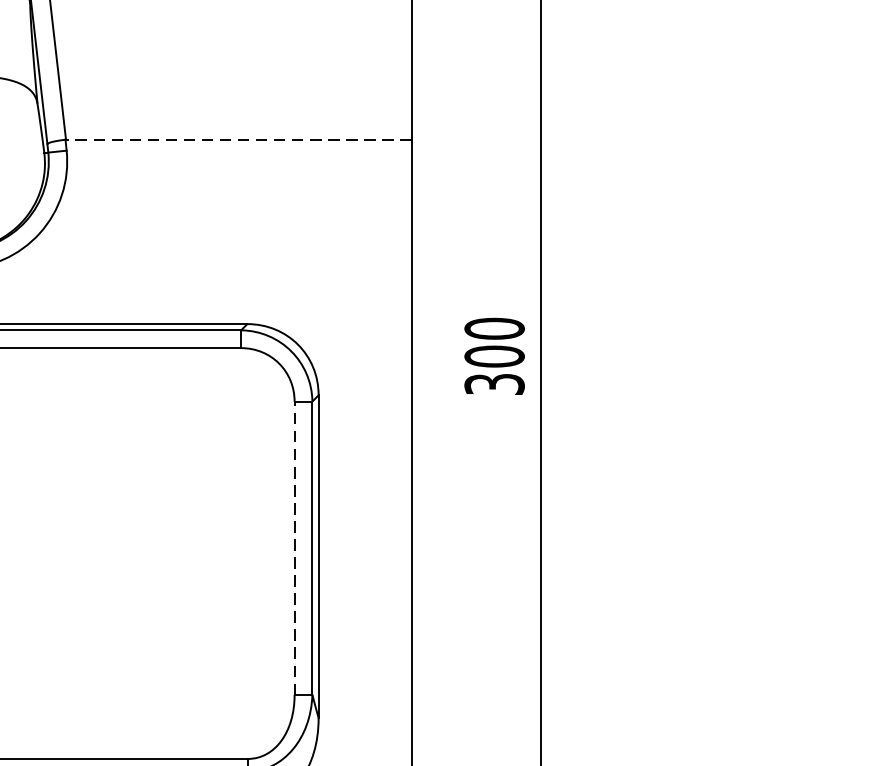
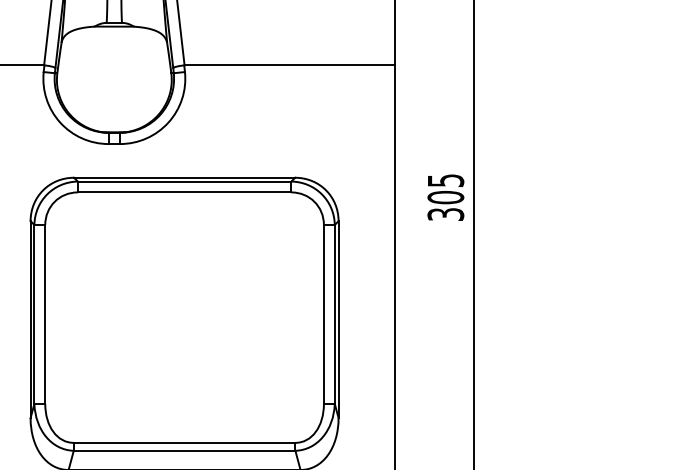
line: (238, 139) -> (289, 65), dashed -> solid
text: (494, 328) -> (445, 180), 300 -> 305
line: (293, 546) -> (323, 313), dashed -> solid

